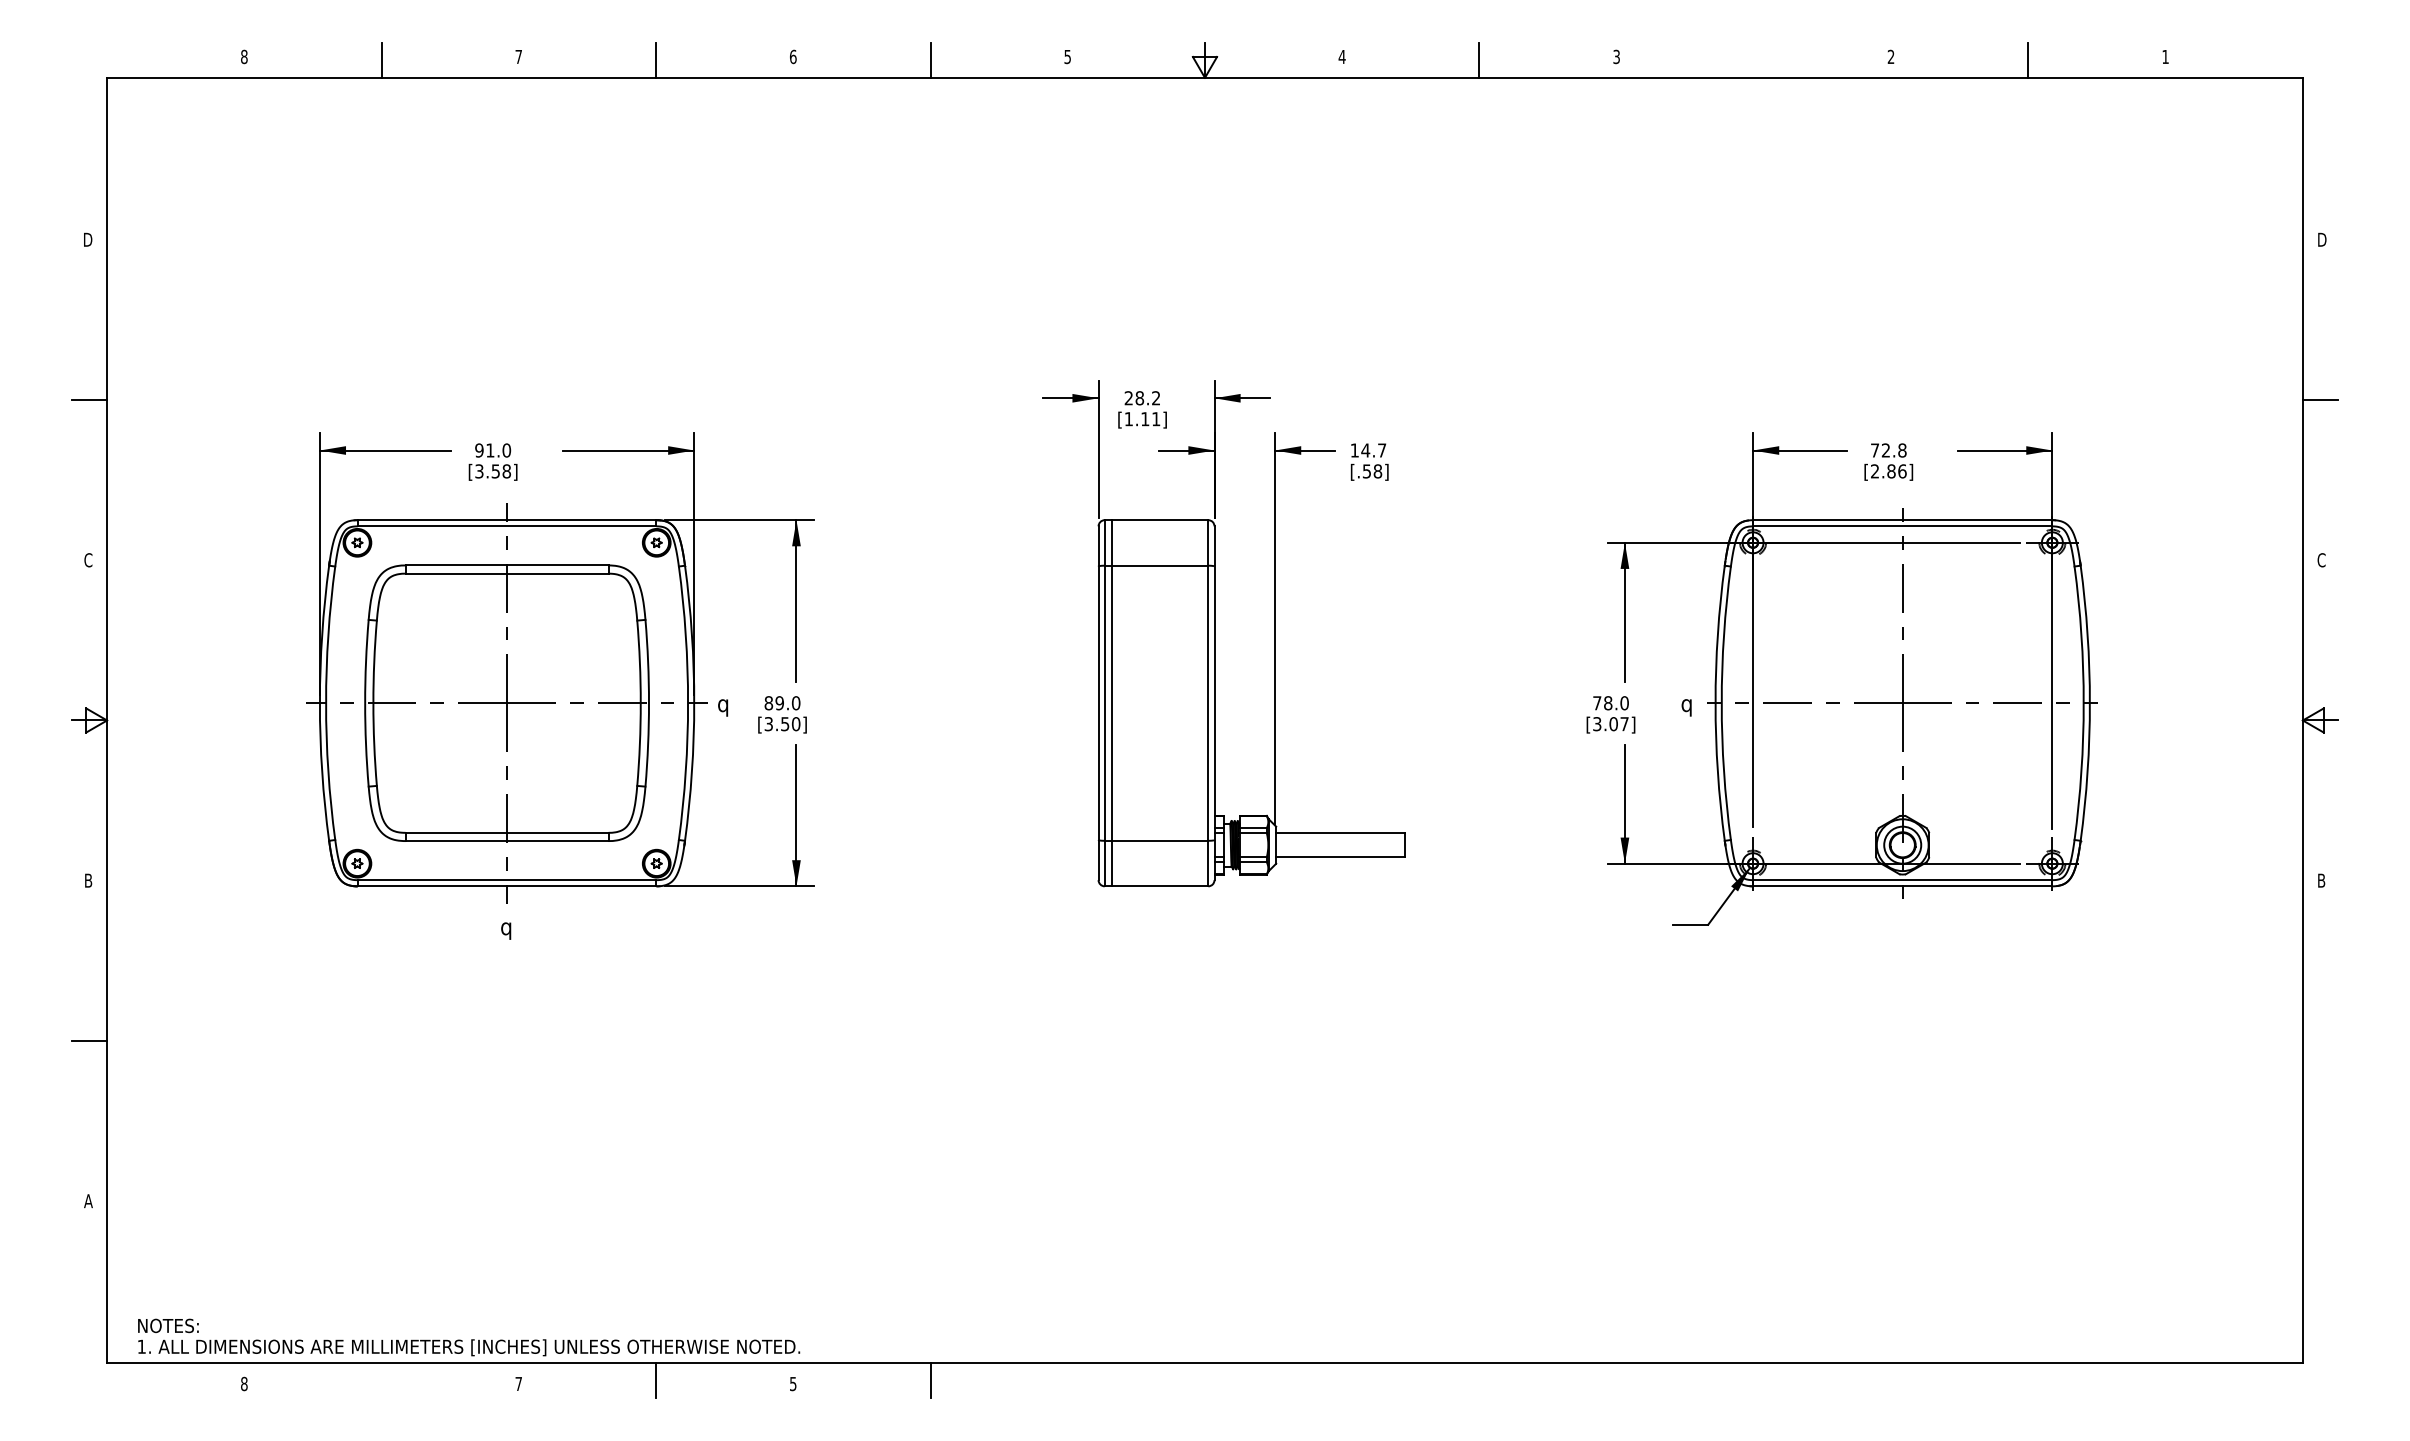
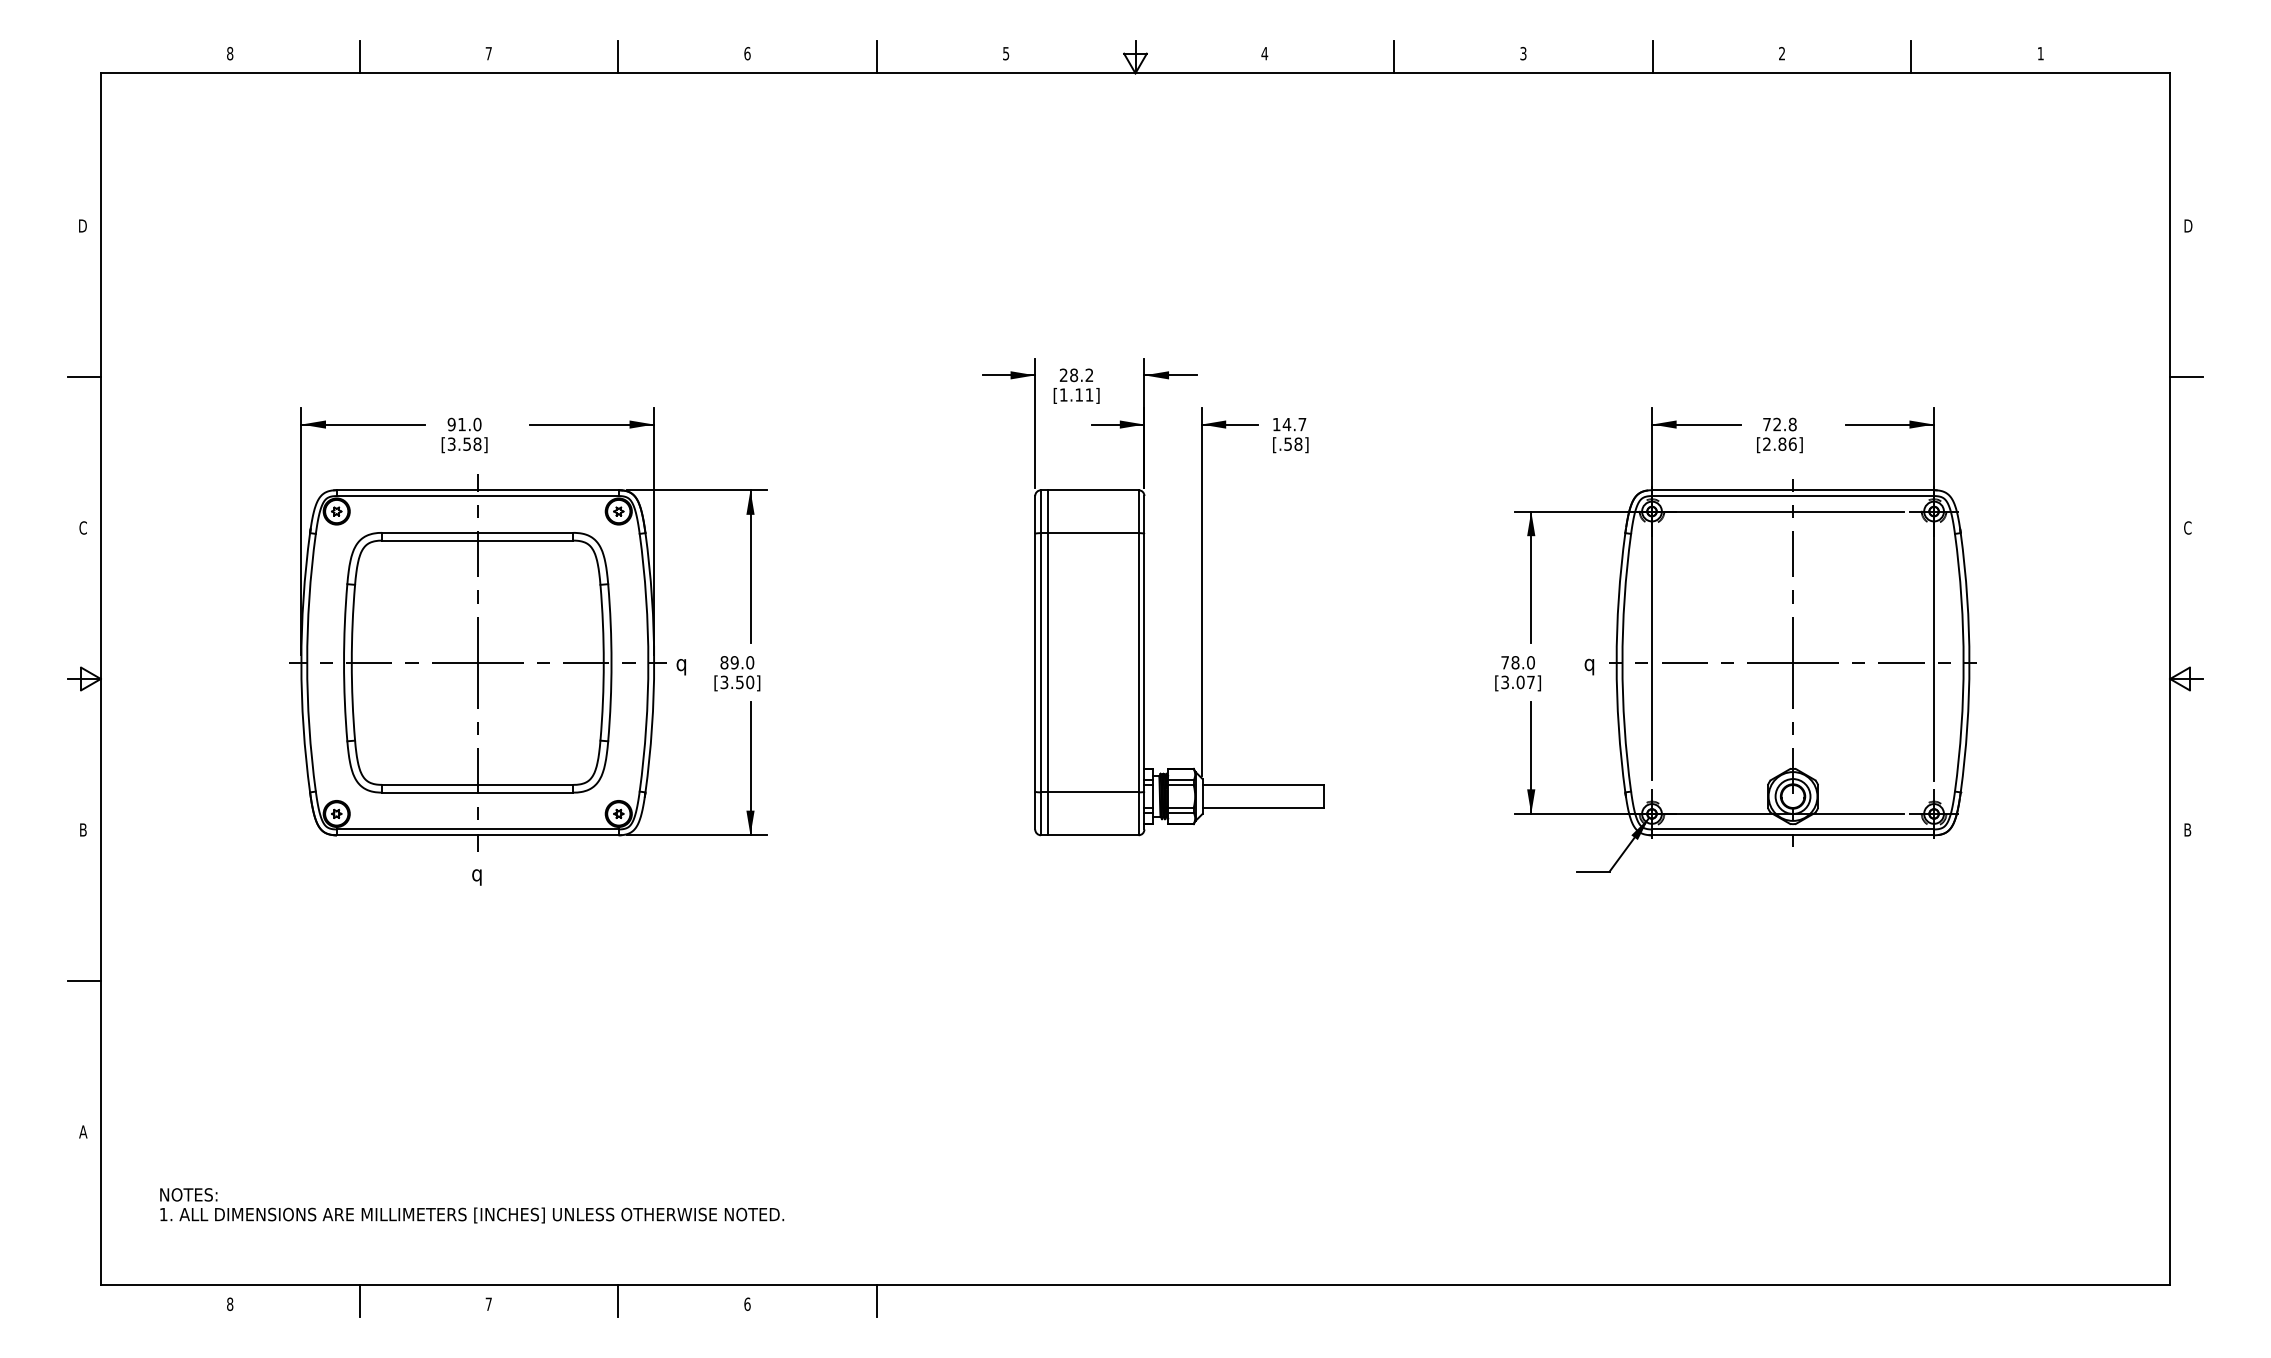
line: (1753, 60) -> (1652, 57), added
text: (469, 1337) -> (472, 1205), moved
line: (381, 1380) -> (359, 1300), added
text: (793, 1383) -> (747, 1303), 5 -> 6

